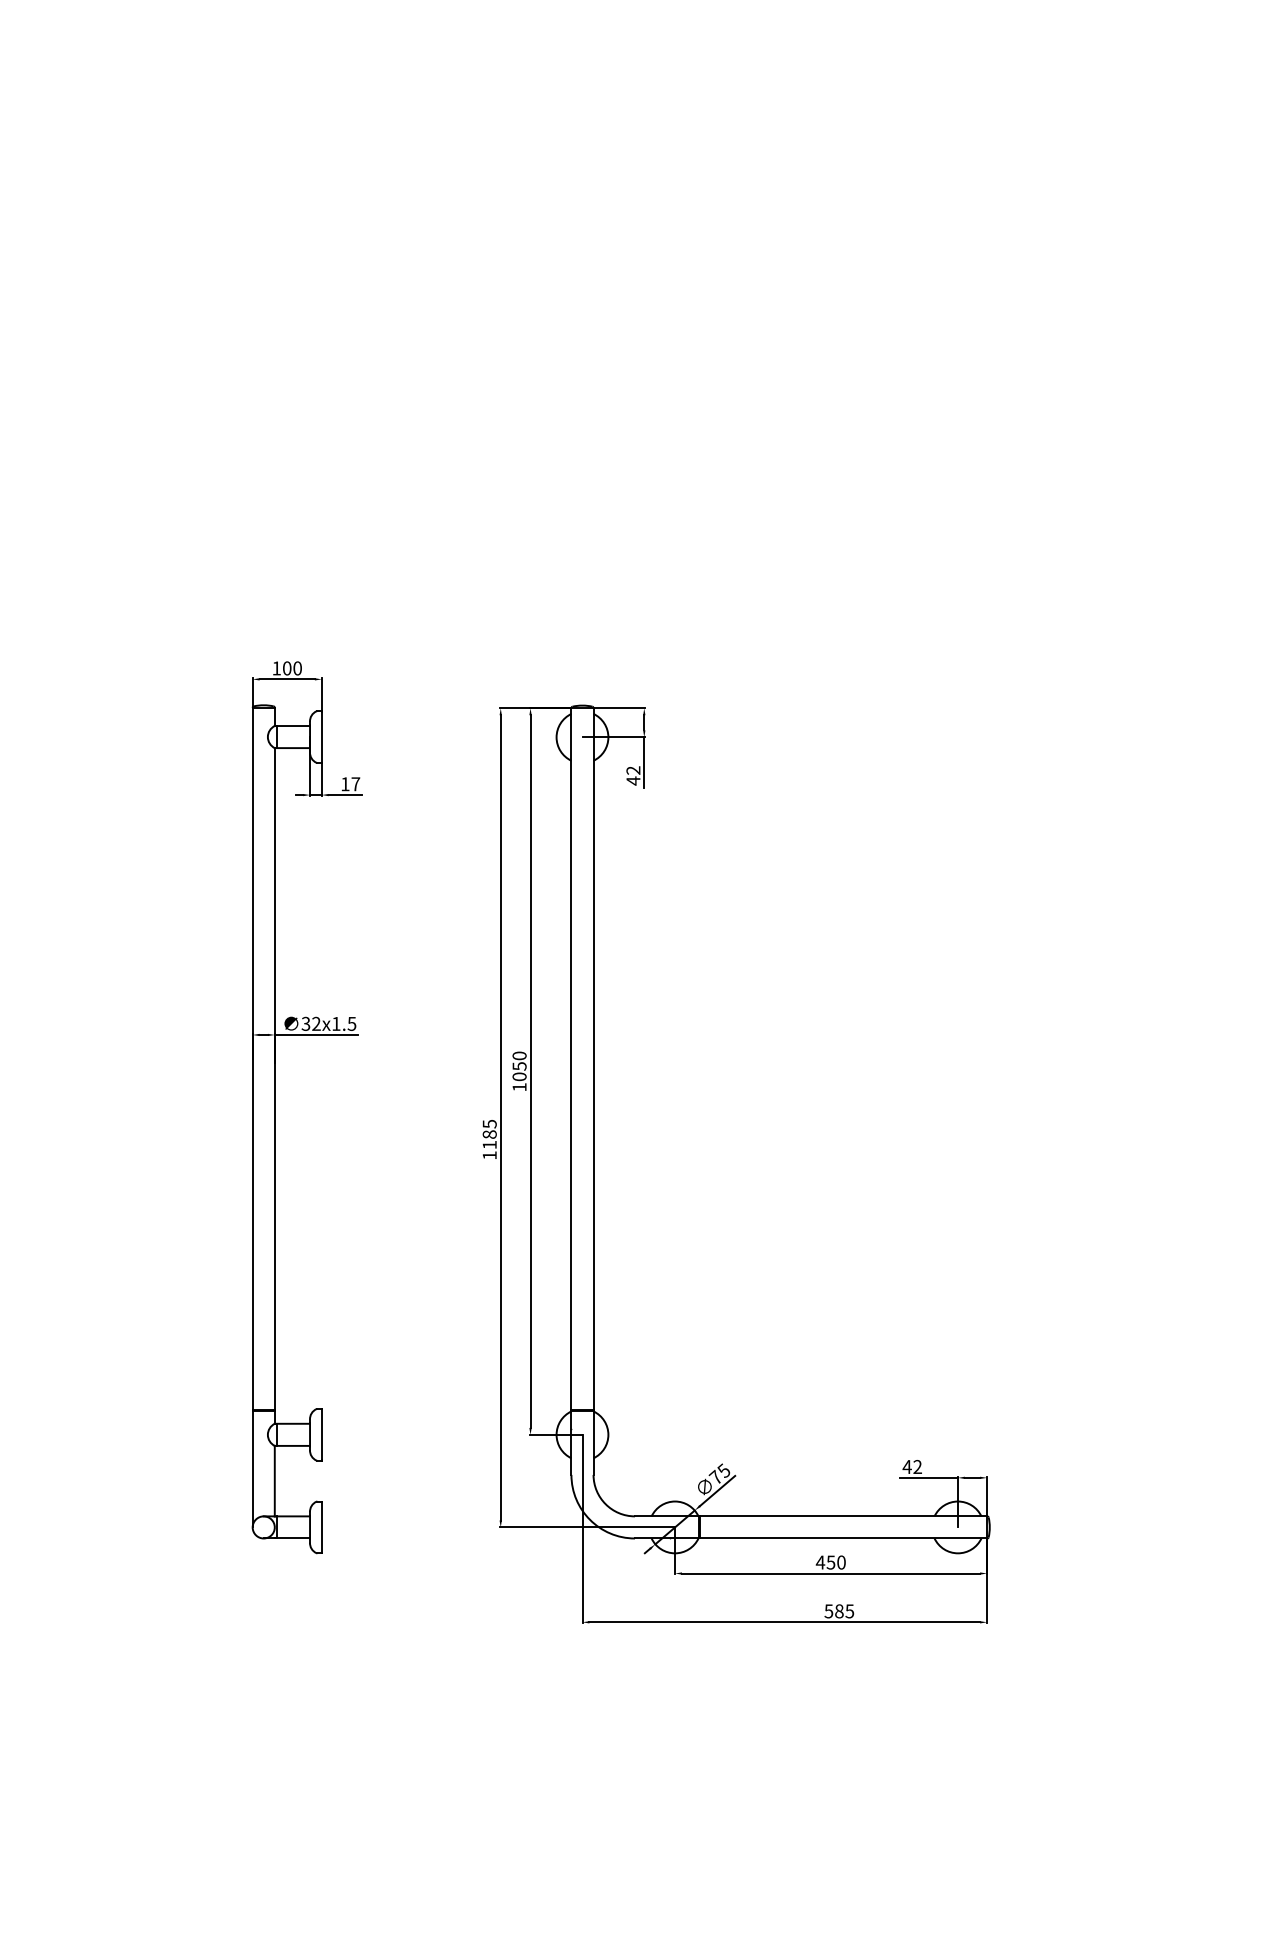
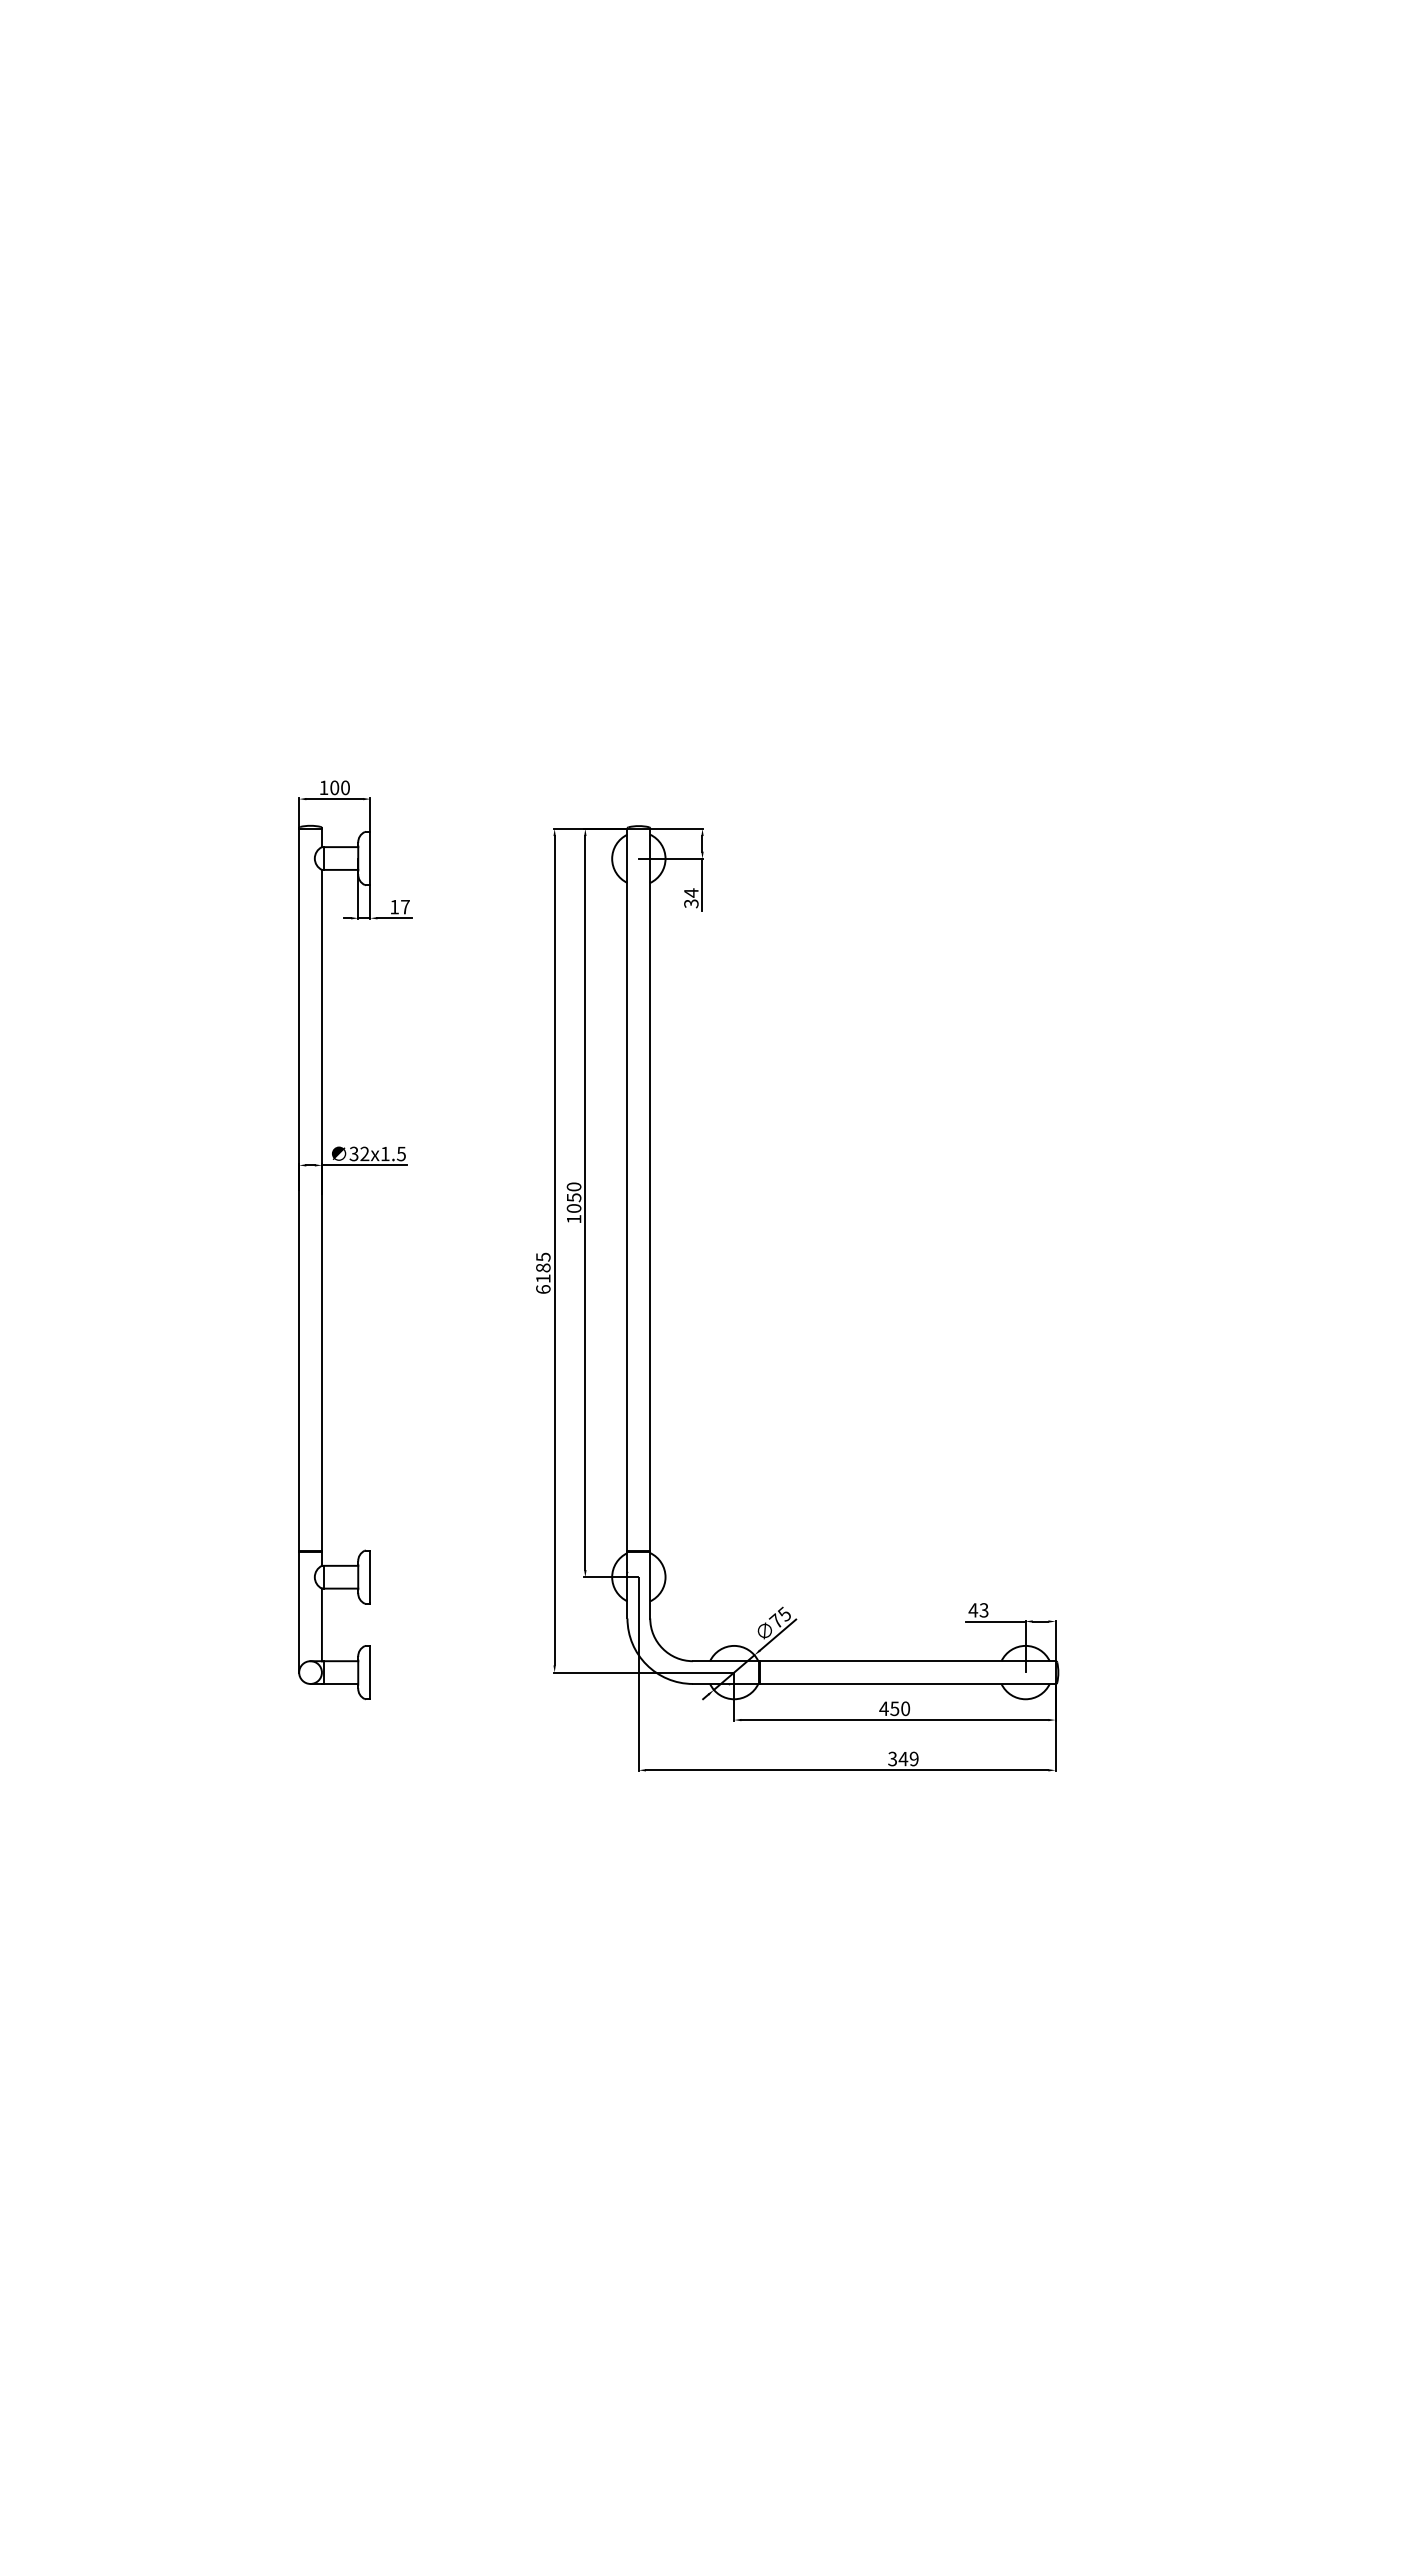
text: (633, 775) -> (691, 898), 42 -> 34
text: (489, 1155) -> (543, 1289), 1185 -> 6185
text: (917, 1467) -> (983, 1610), 42 -> 43
text: (839, 1610) -> (903, 1758), 585 -> 349

